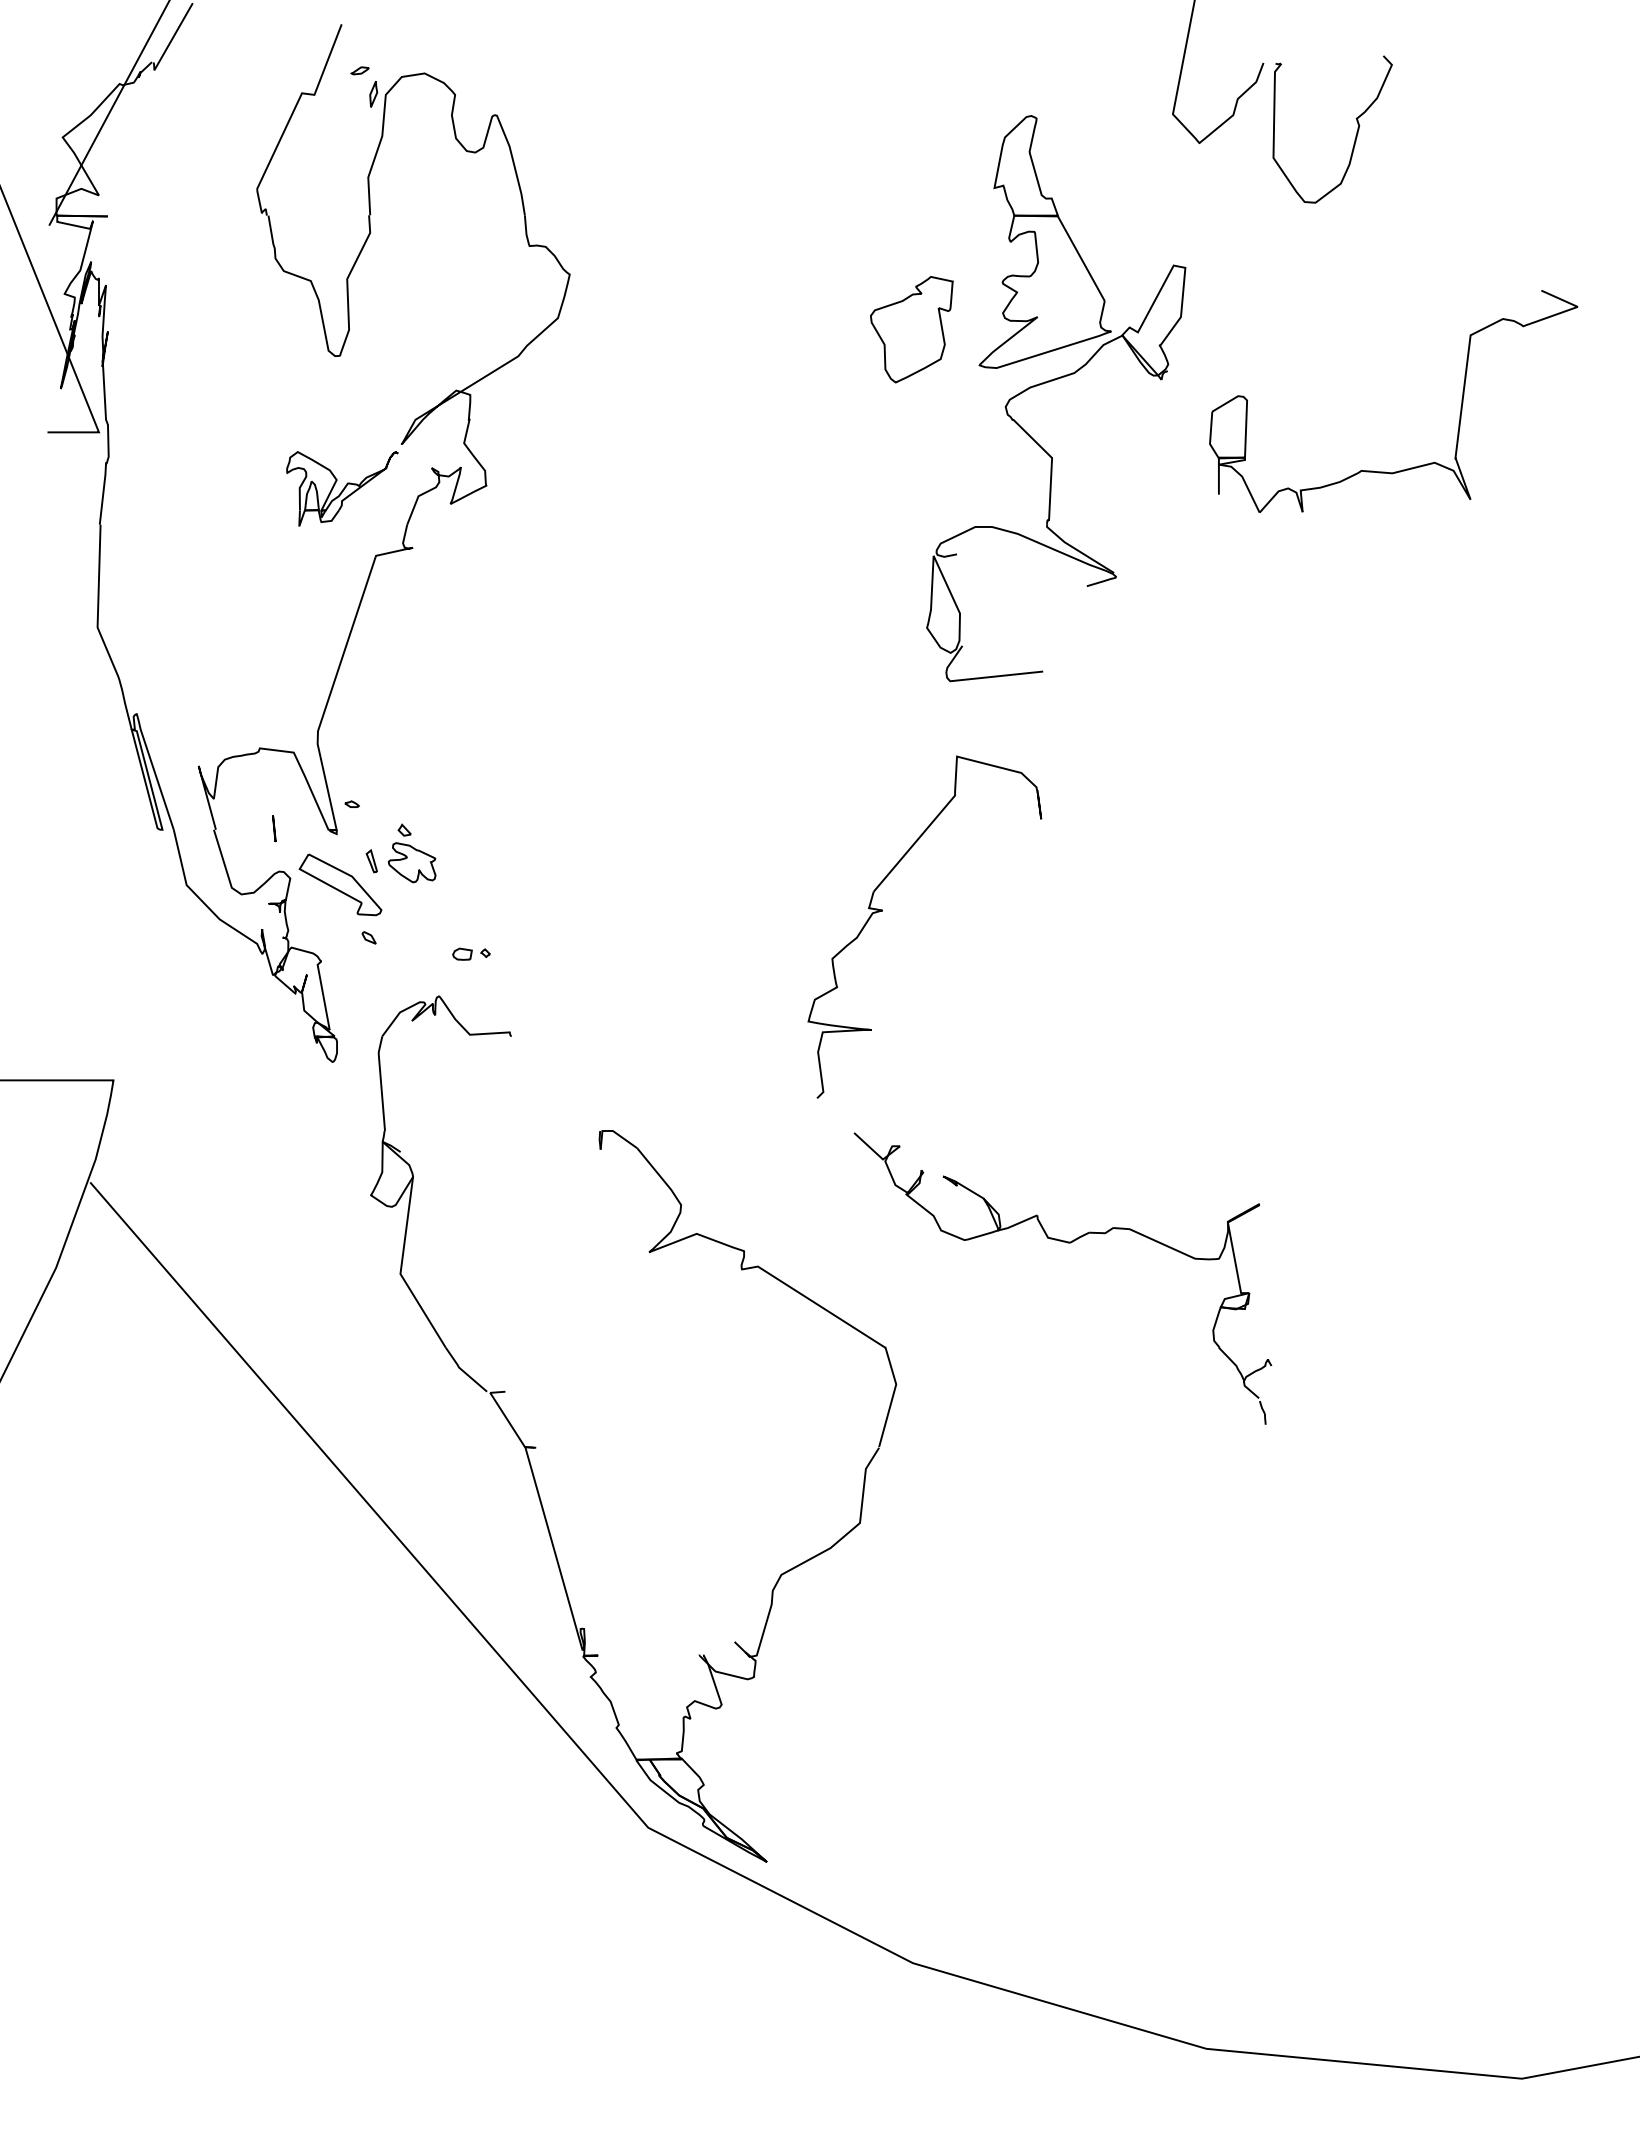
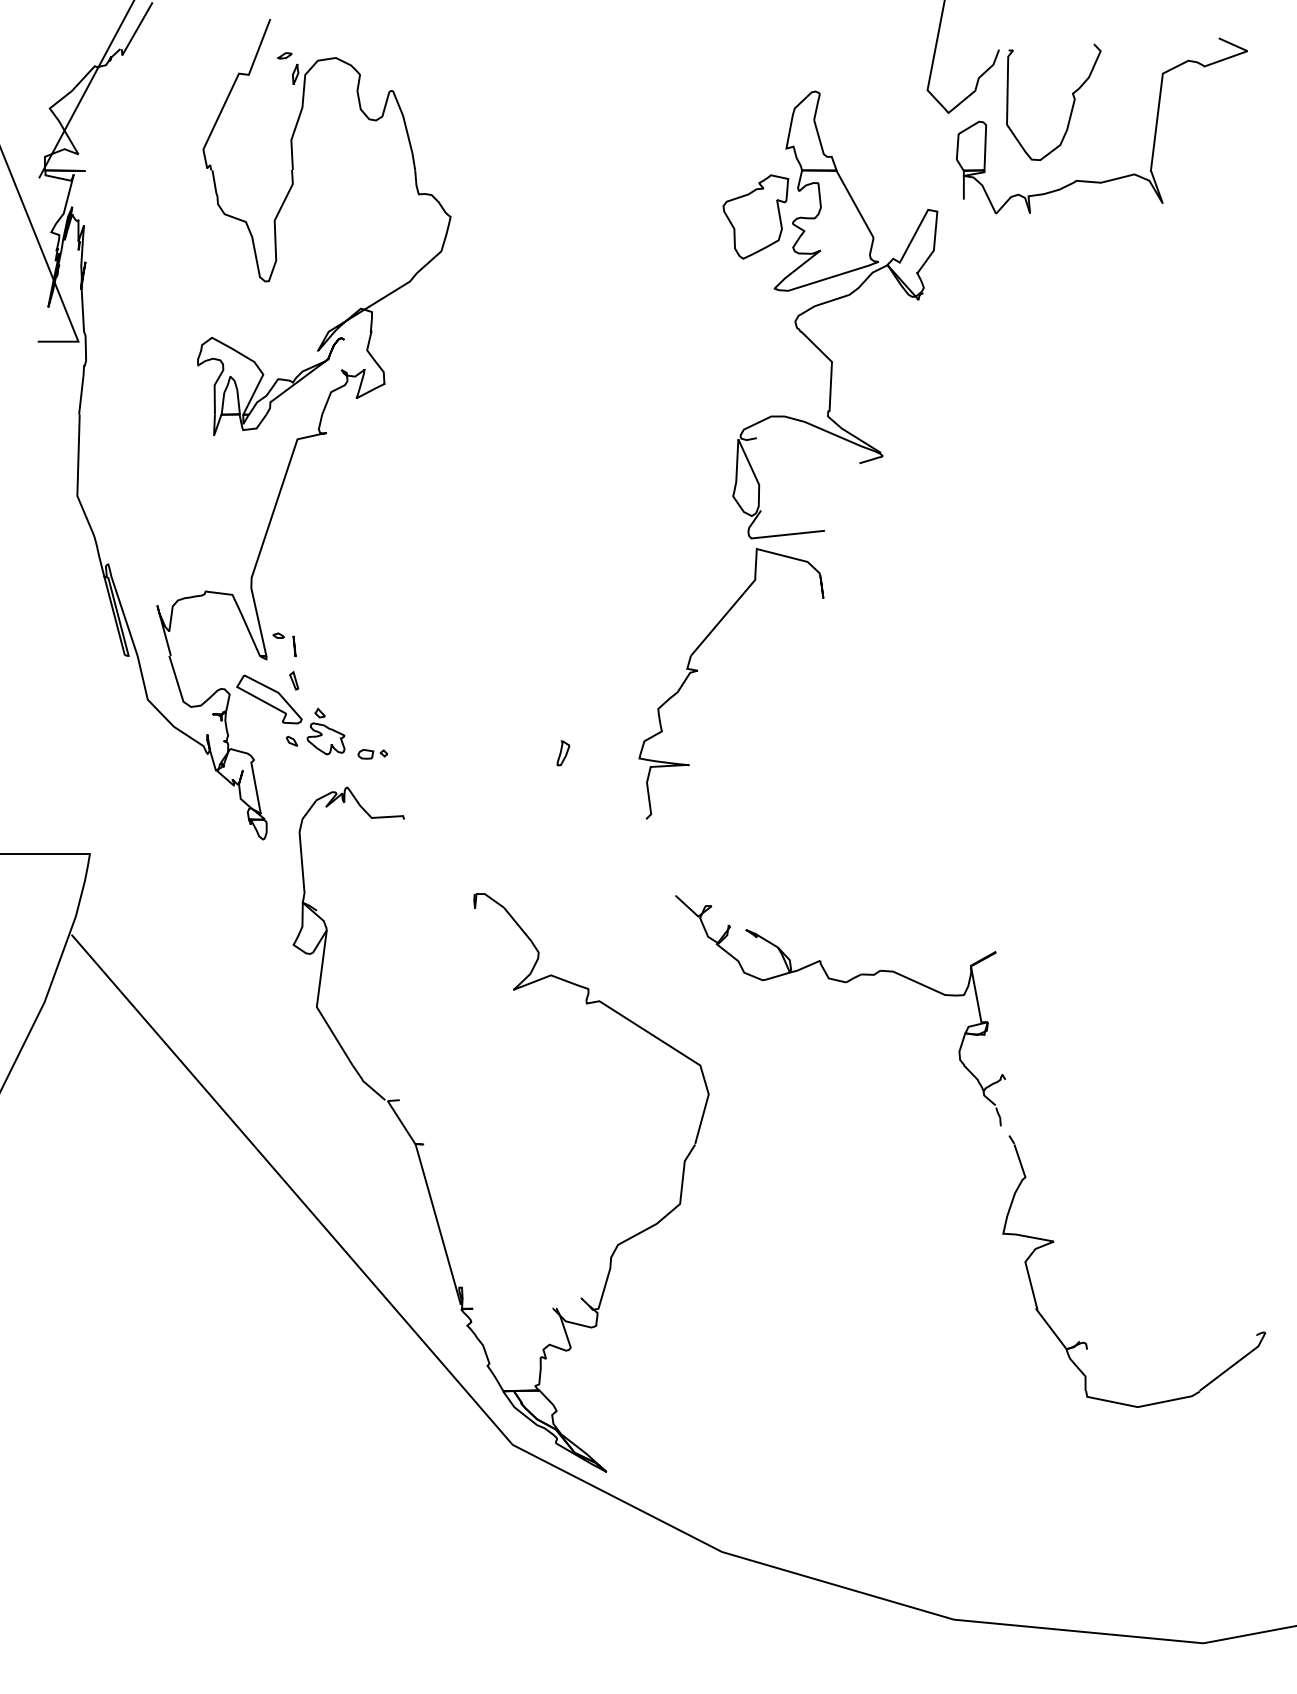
part: (911, 329) -> (755, 216), moved
part: (1460, 407) -> (1154, 130), moved
part: (342, 488) -> (270, 386), size x1.67
line: (274, 828) -> (294, 646), moved
part: (412, 853) -> (326, 731), moved
part: (882, 911) -> (697, 671), moved
part: (712, 952) -> (563, 752), added
part: (1333, 1571) -> (1054, 1242), added

